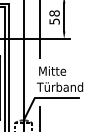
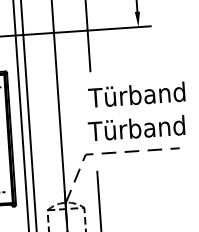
text: (61, 70) -> (137, 93), Mitte -> Türband
line: (44, 98) -> (105, 154), solid -> dashed

